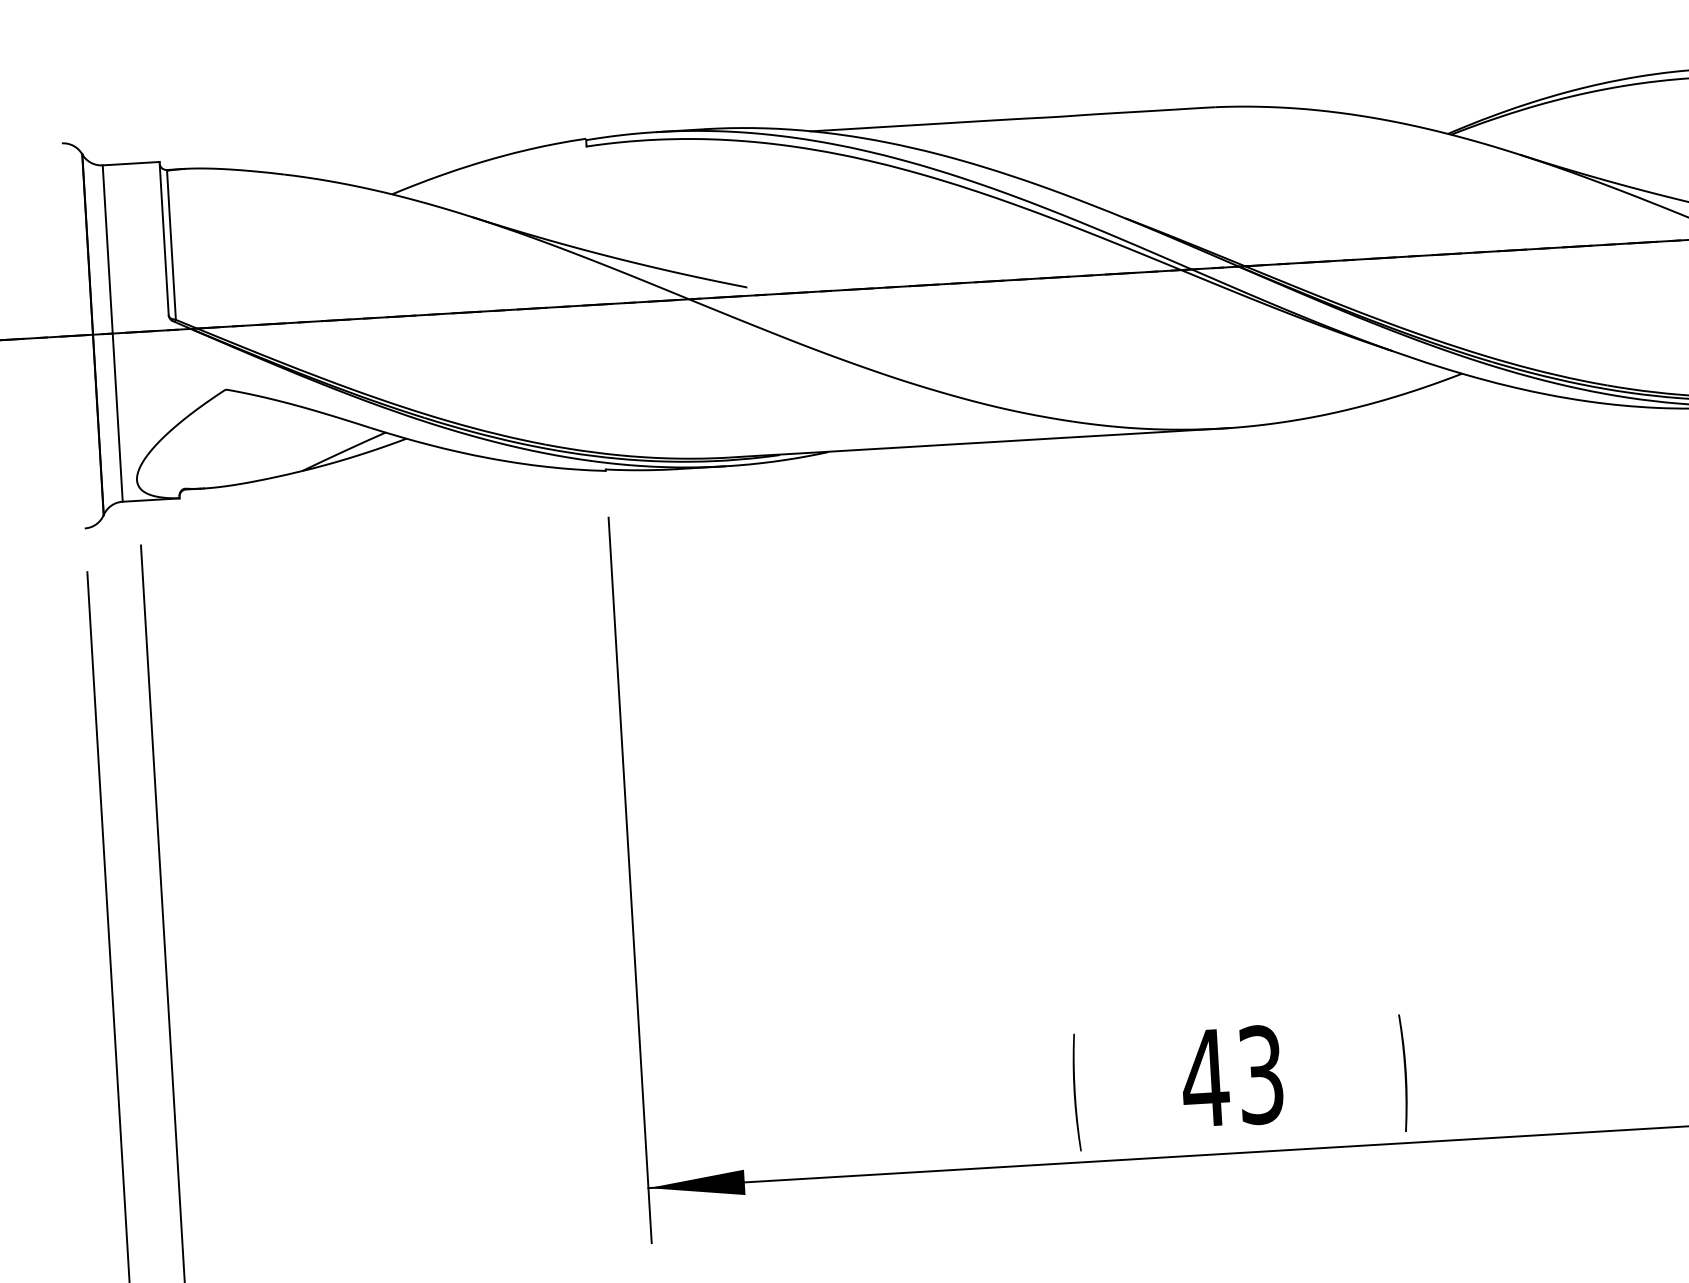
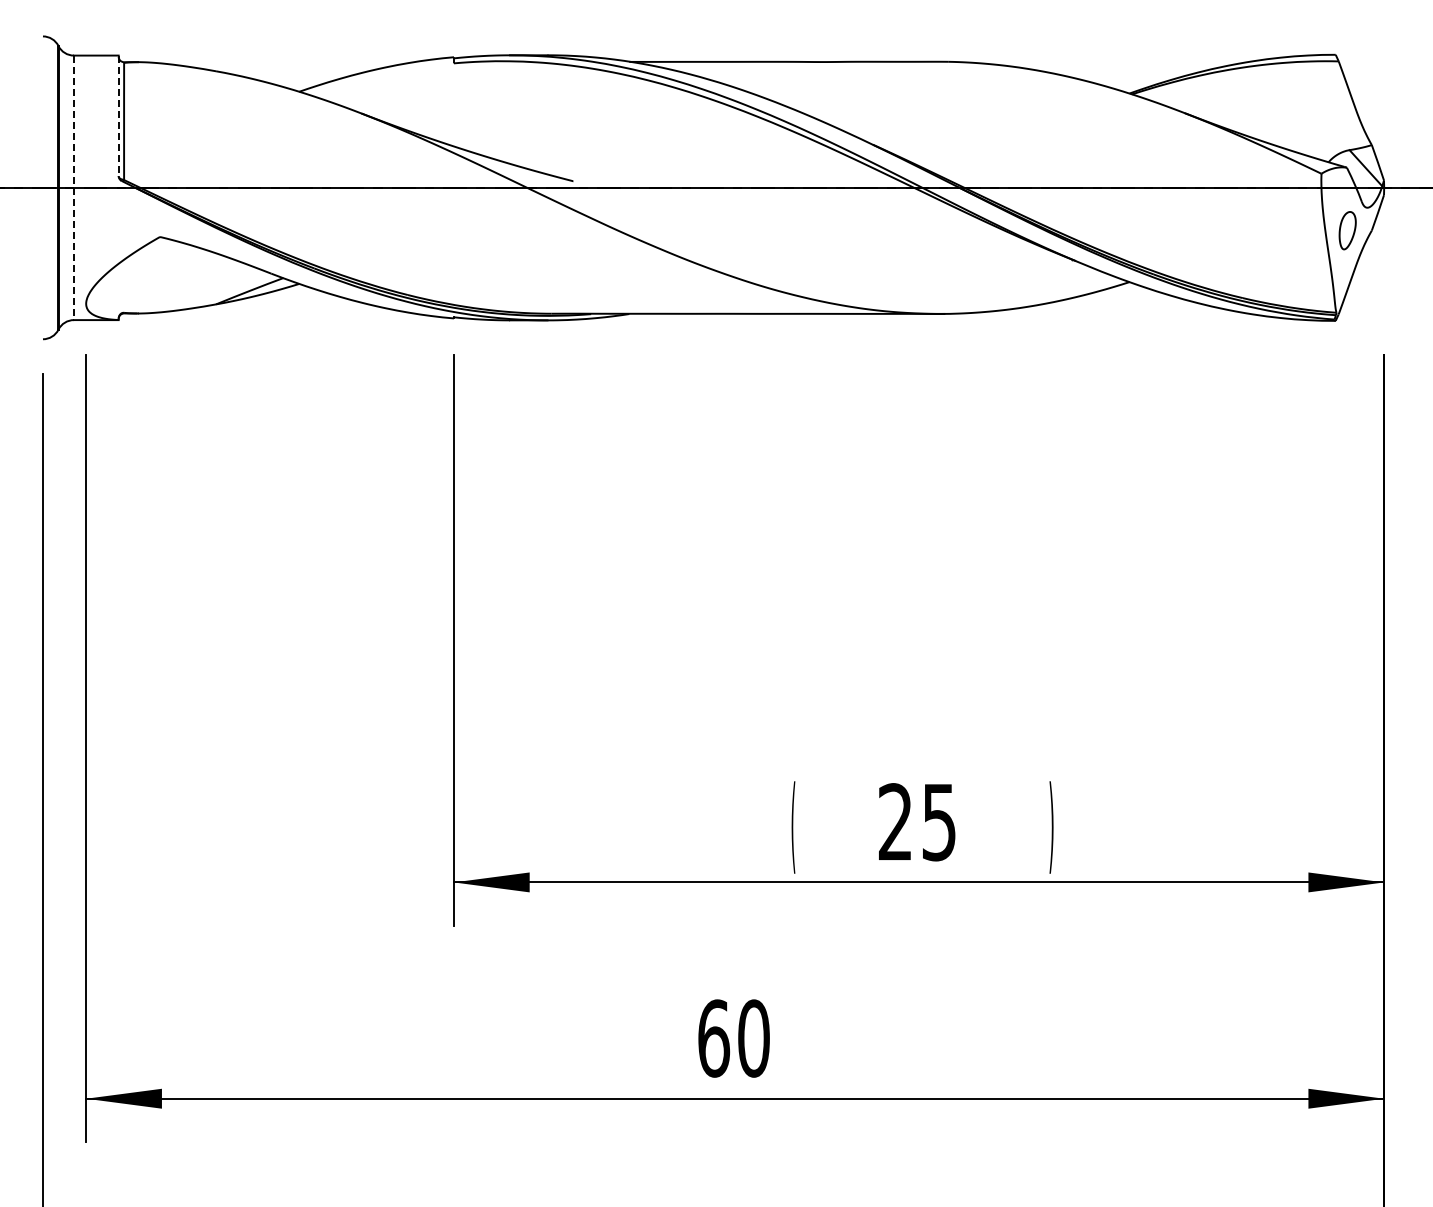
line: (163, 239) -> (118, 116), solid -> dashed
line: (112, 334) -> (73, 188), solid -> dashed
text: (1232, 1075) -> (916, 821), 43 -> 25

